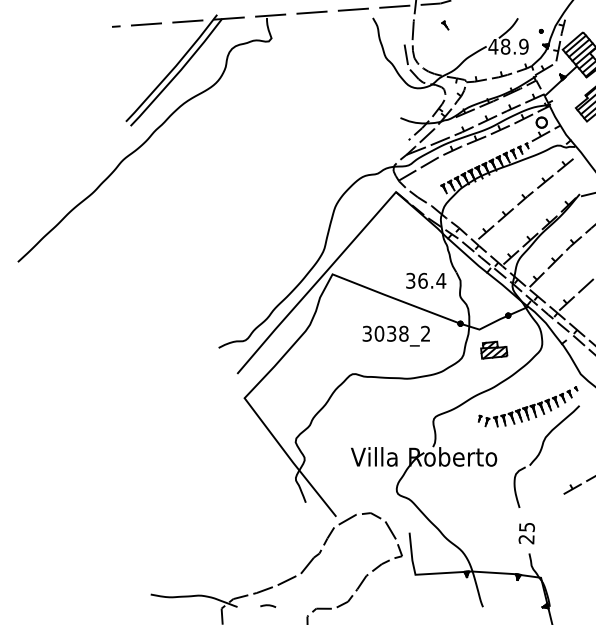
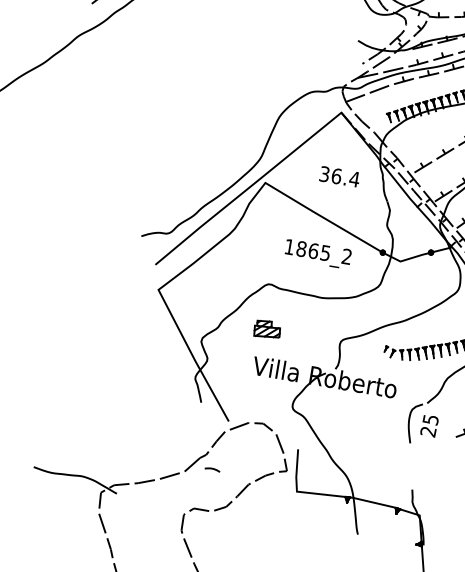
text: (426, 280) -> (340, 176), moved
text: (385, 333) -> (307, 249), 3038_2 -> 1865_2
part: (494, 349) -> (267, 328), moved
text: (526, 533) -> (429, 425), moved
curve: (268, 605) -> (212, 469), moved

